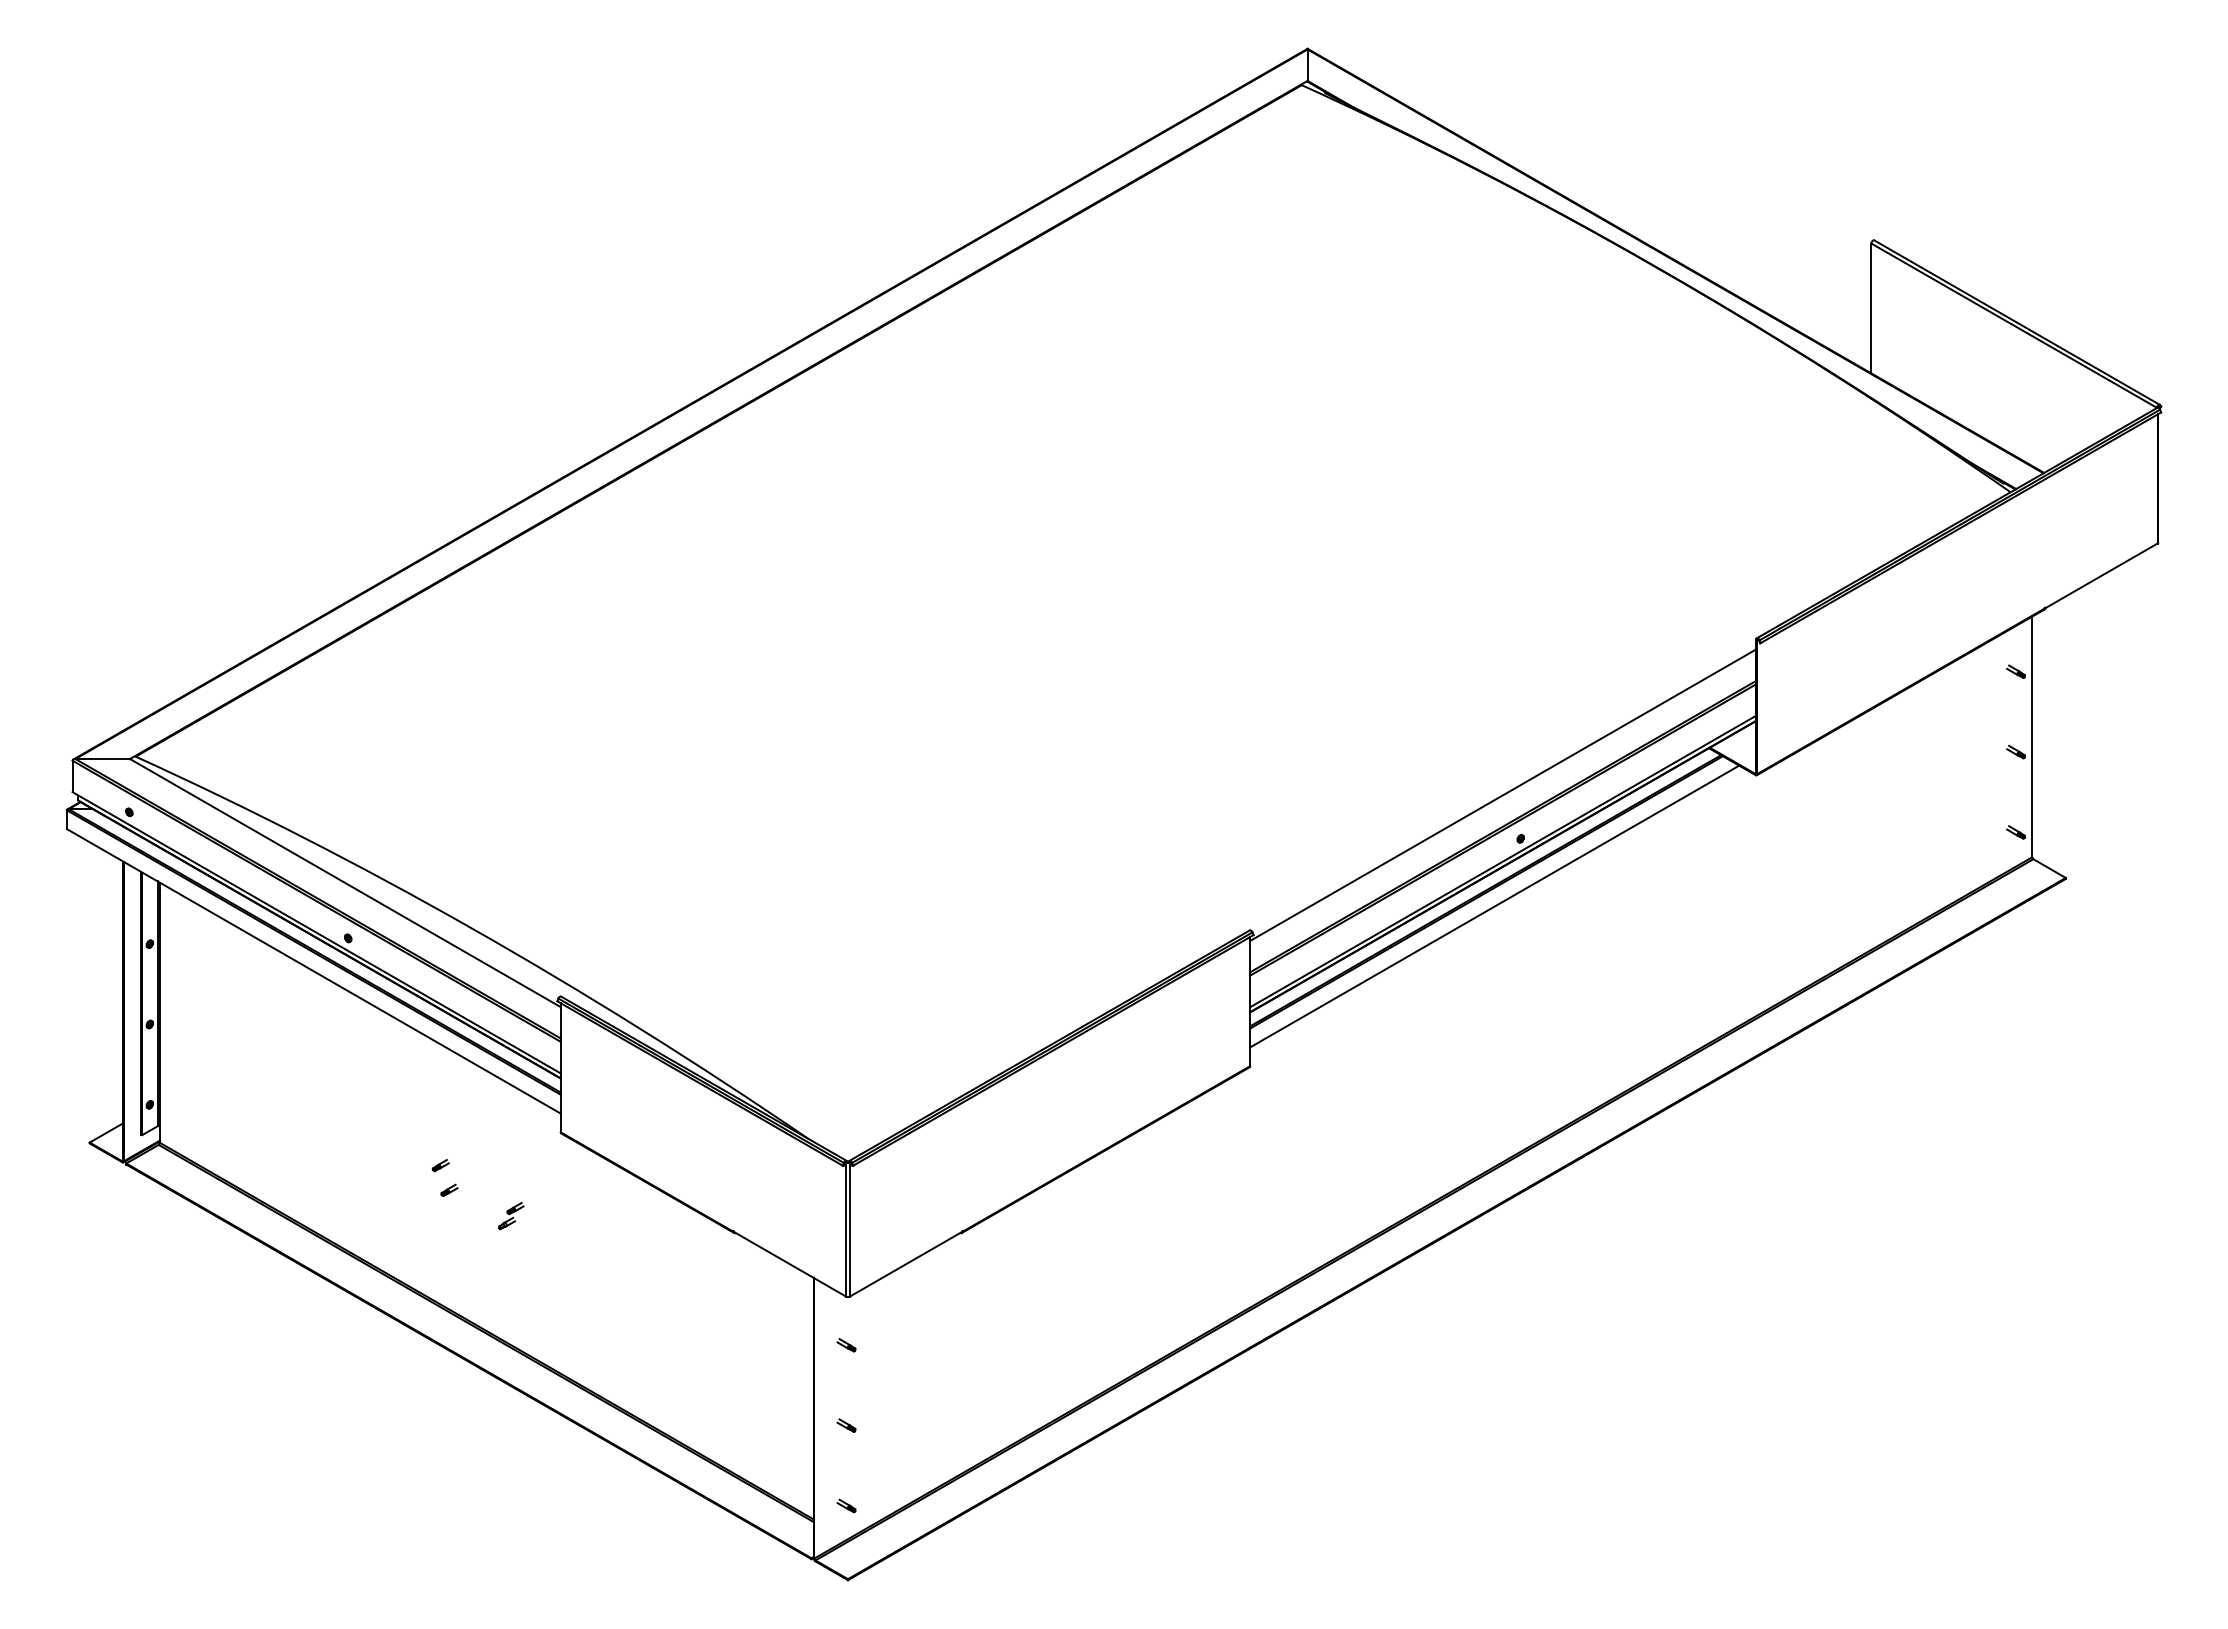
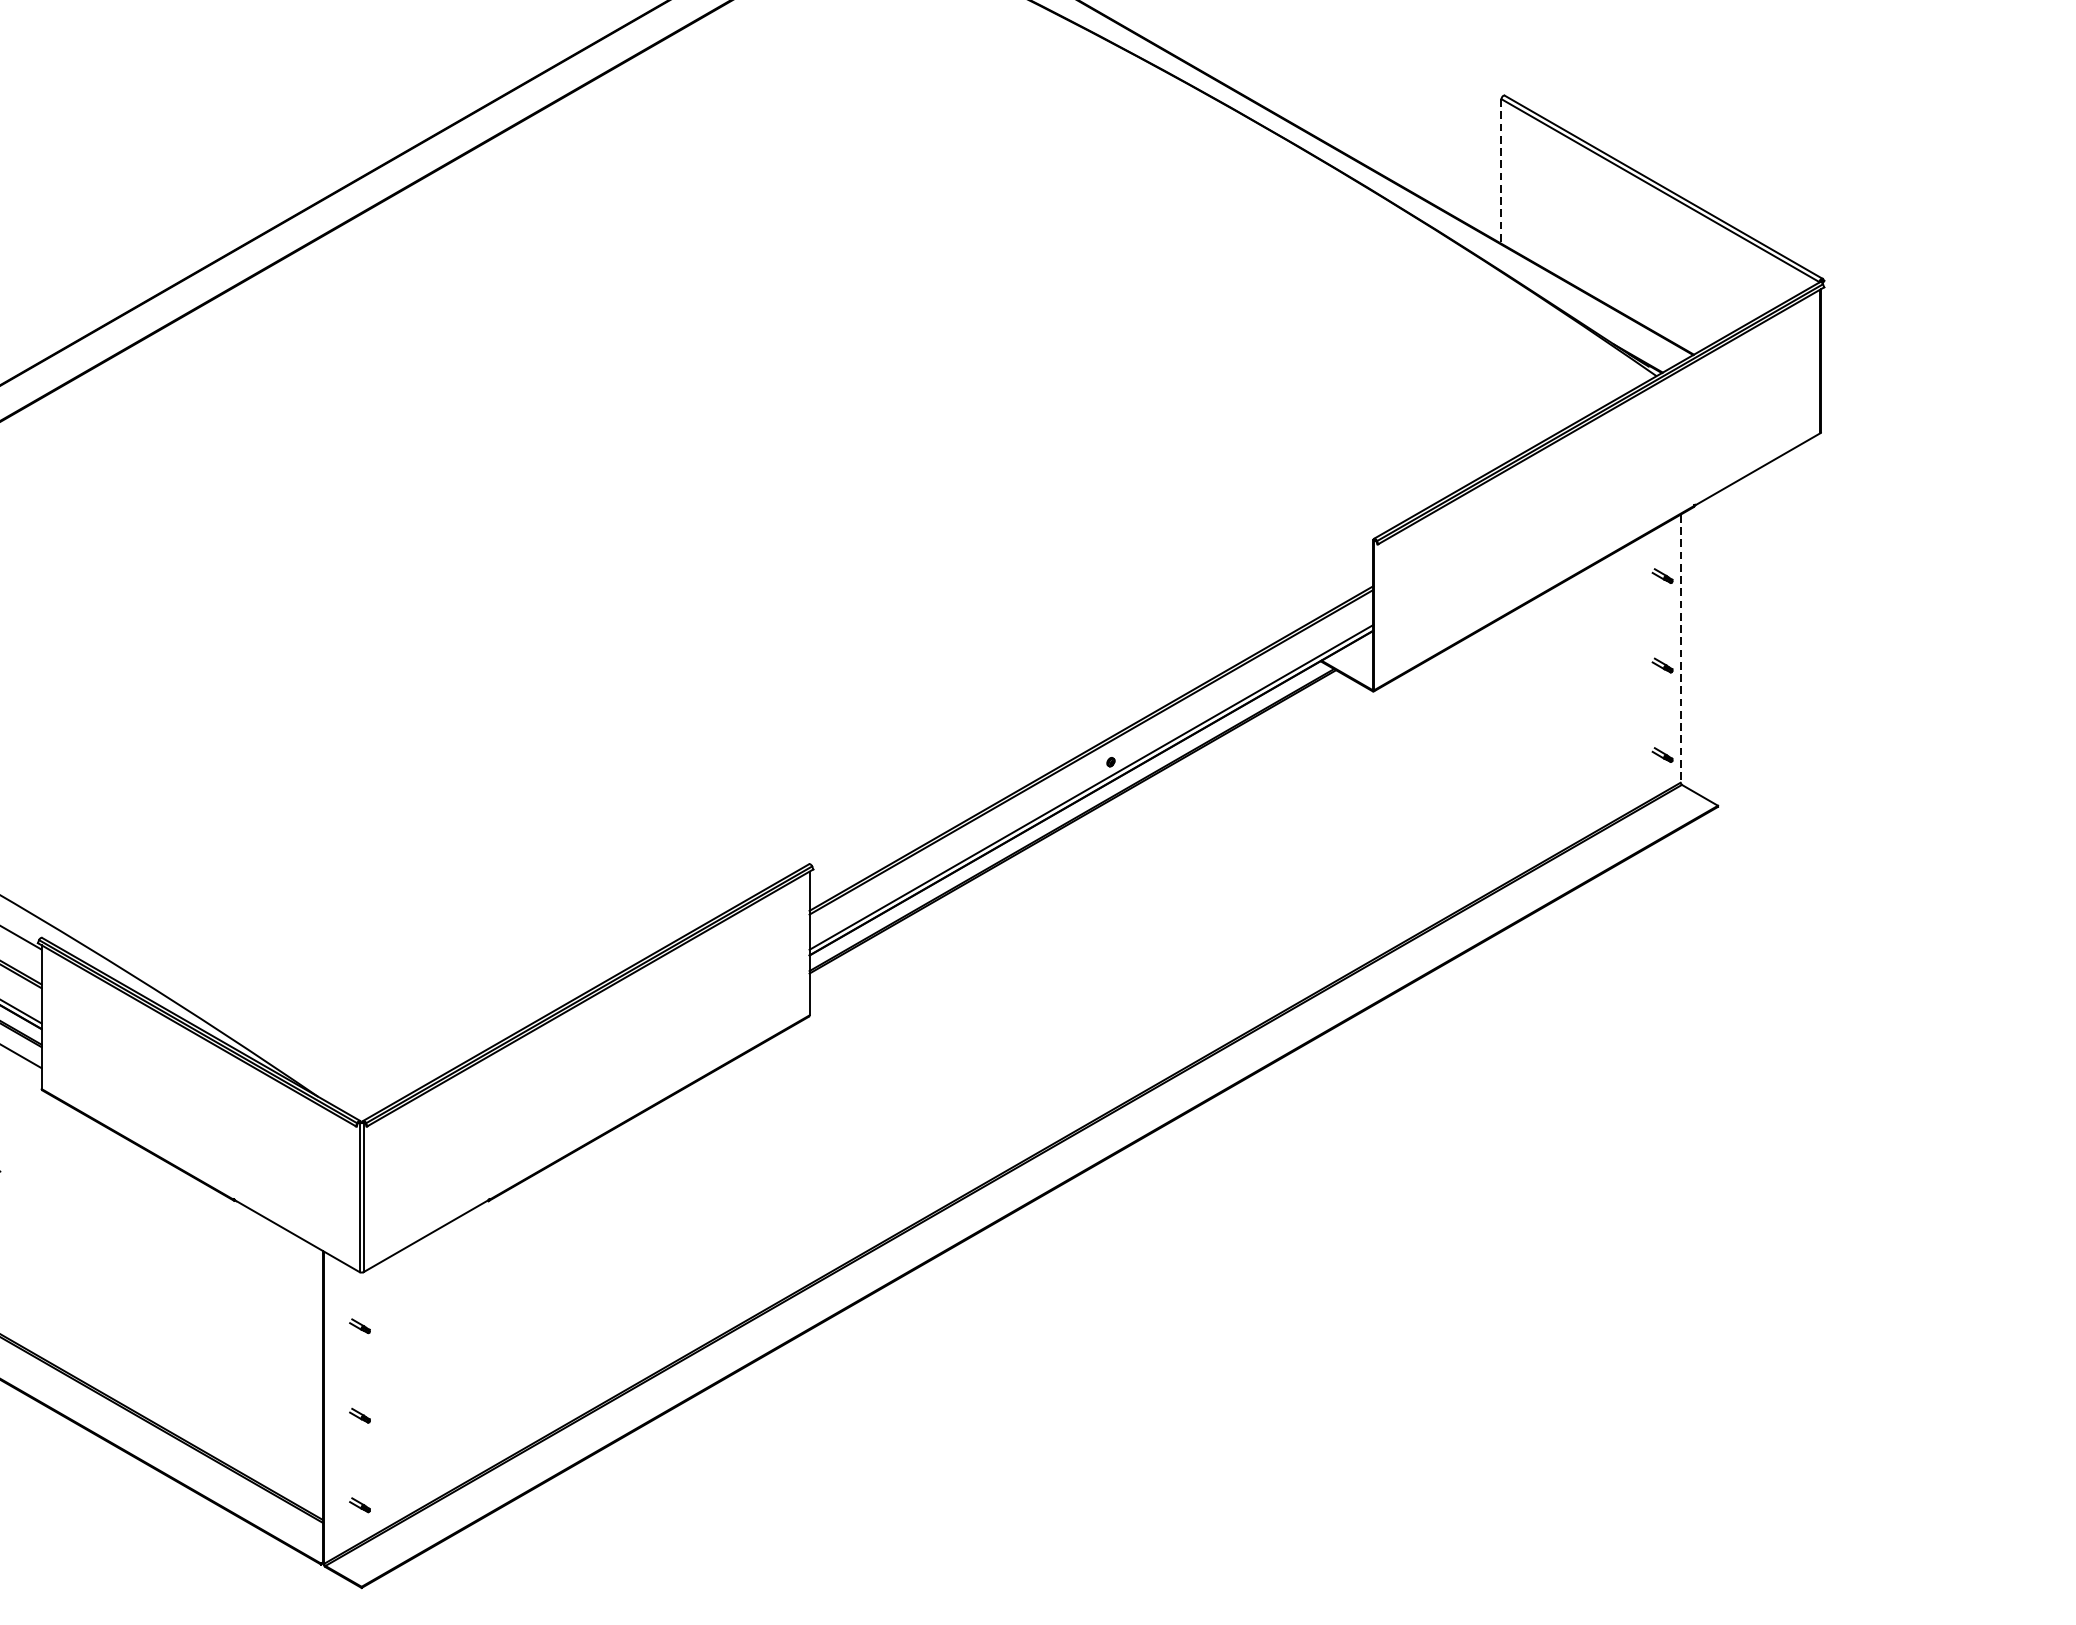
line: (1871, 308) -> (1501, 171), solid -> dashed
line: (2032, 737) -> (1680, 649), solid -> dashed
line: (1503, 794) -> (1091, 712), removed
line: (1494, 906) -> (1081, 837), removed

